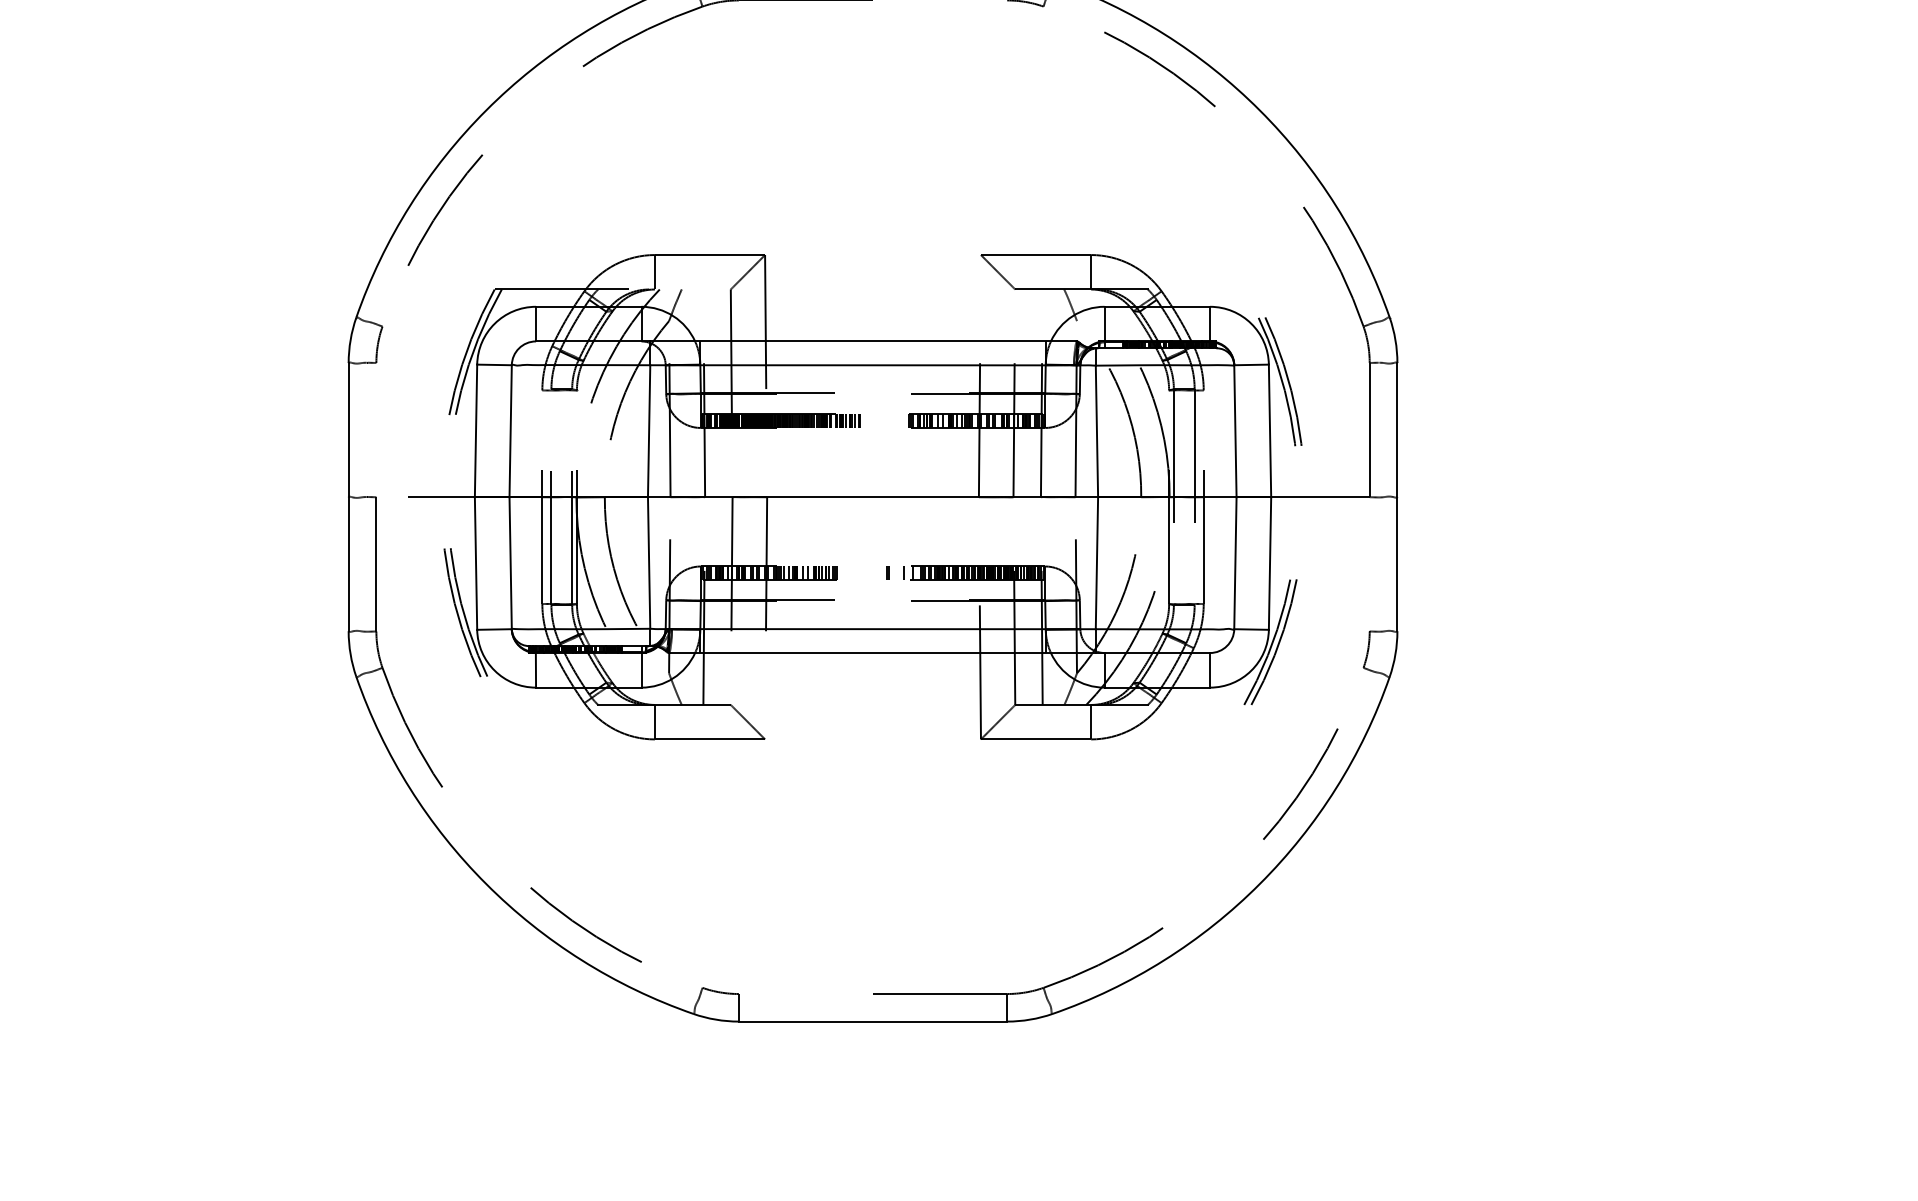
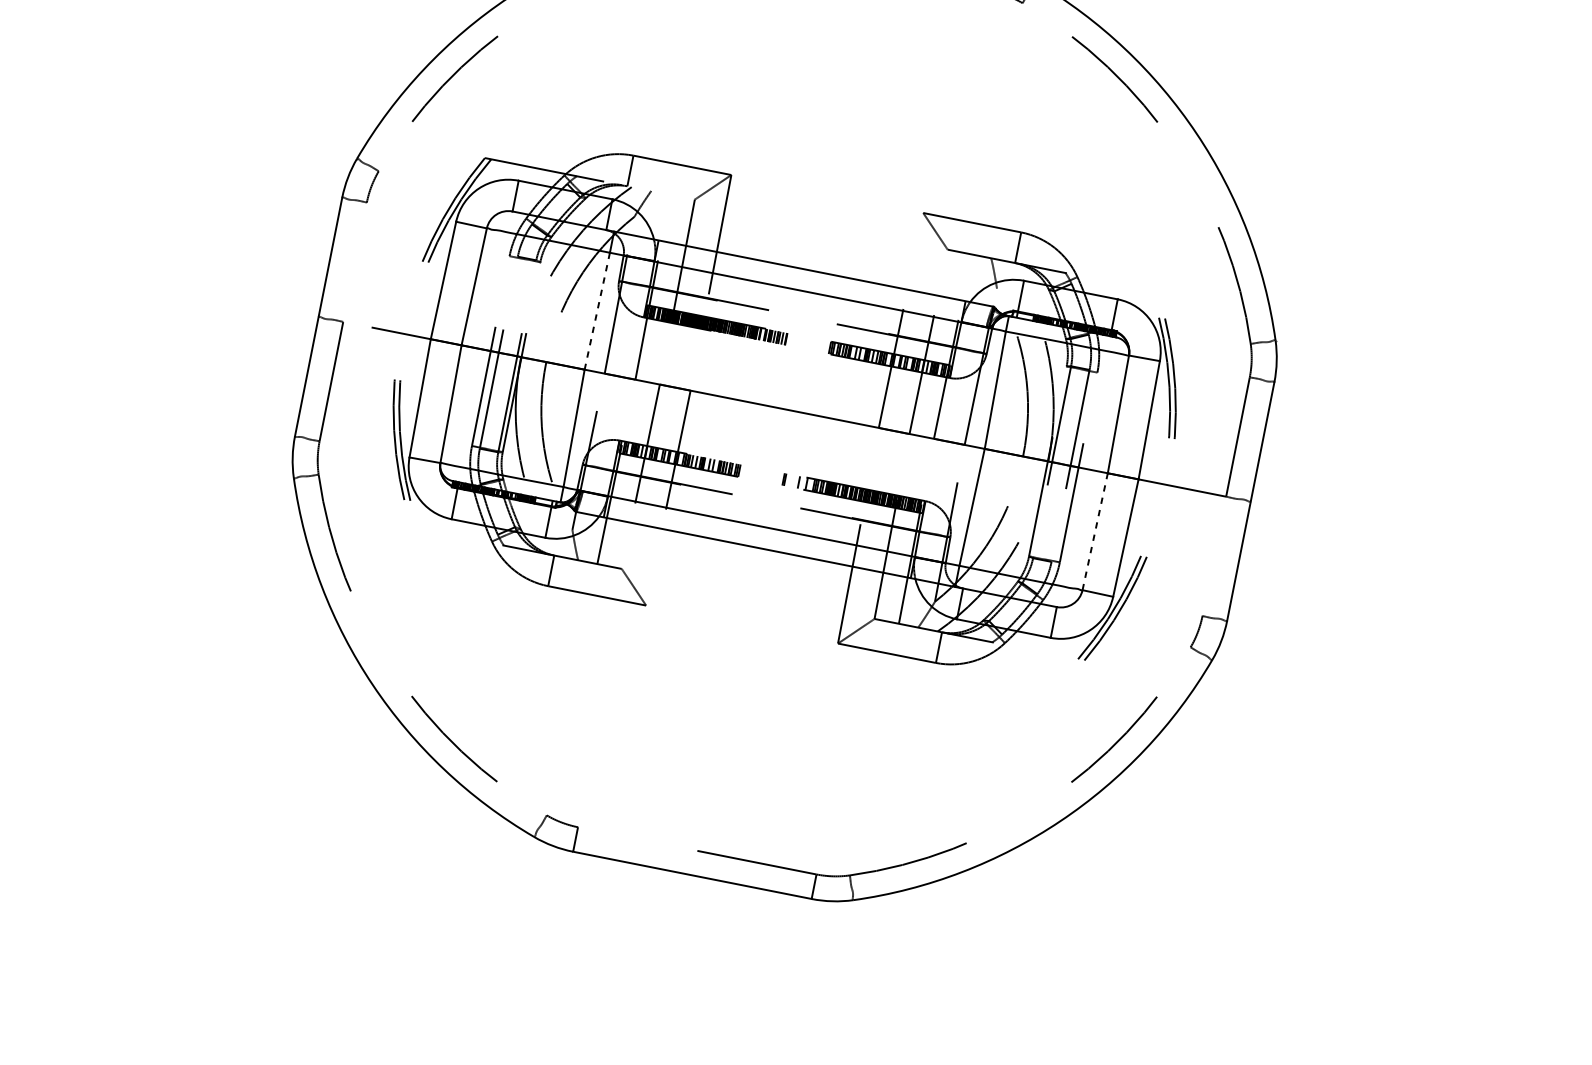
line: (649, 431) -> (597, 311), solid -> dashed
line: (1235, 562) -> (1095, 531), solid -> dashed

